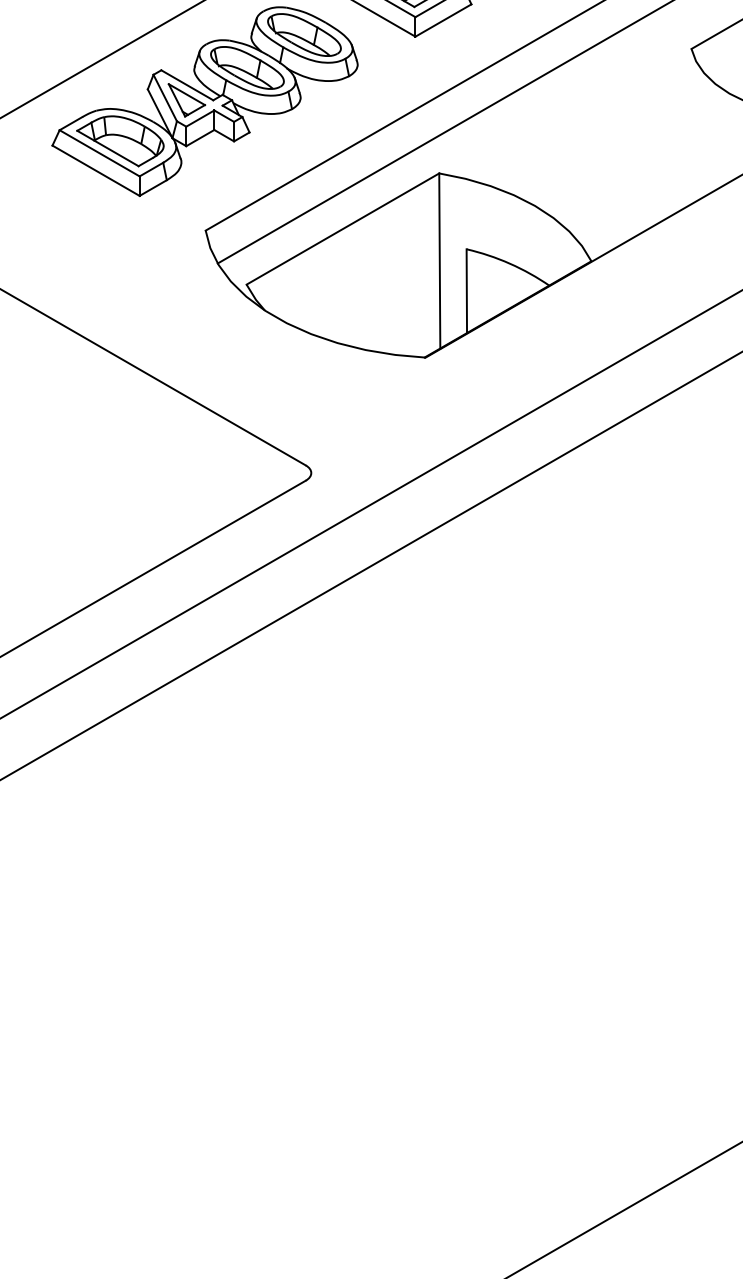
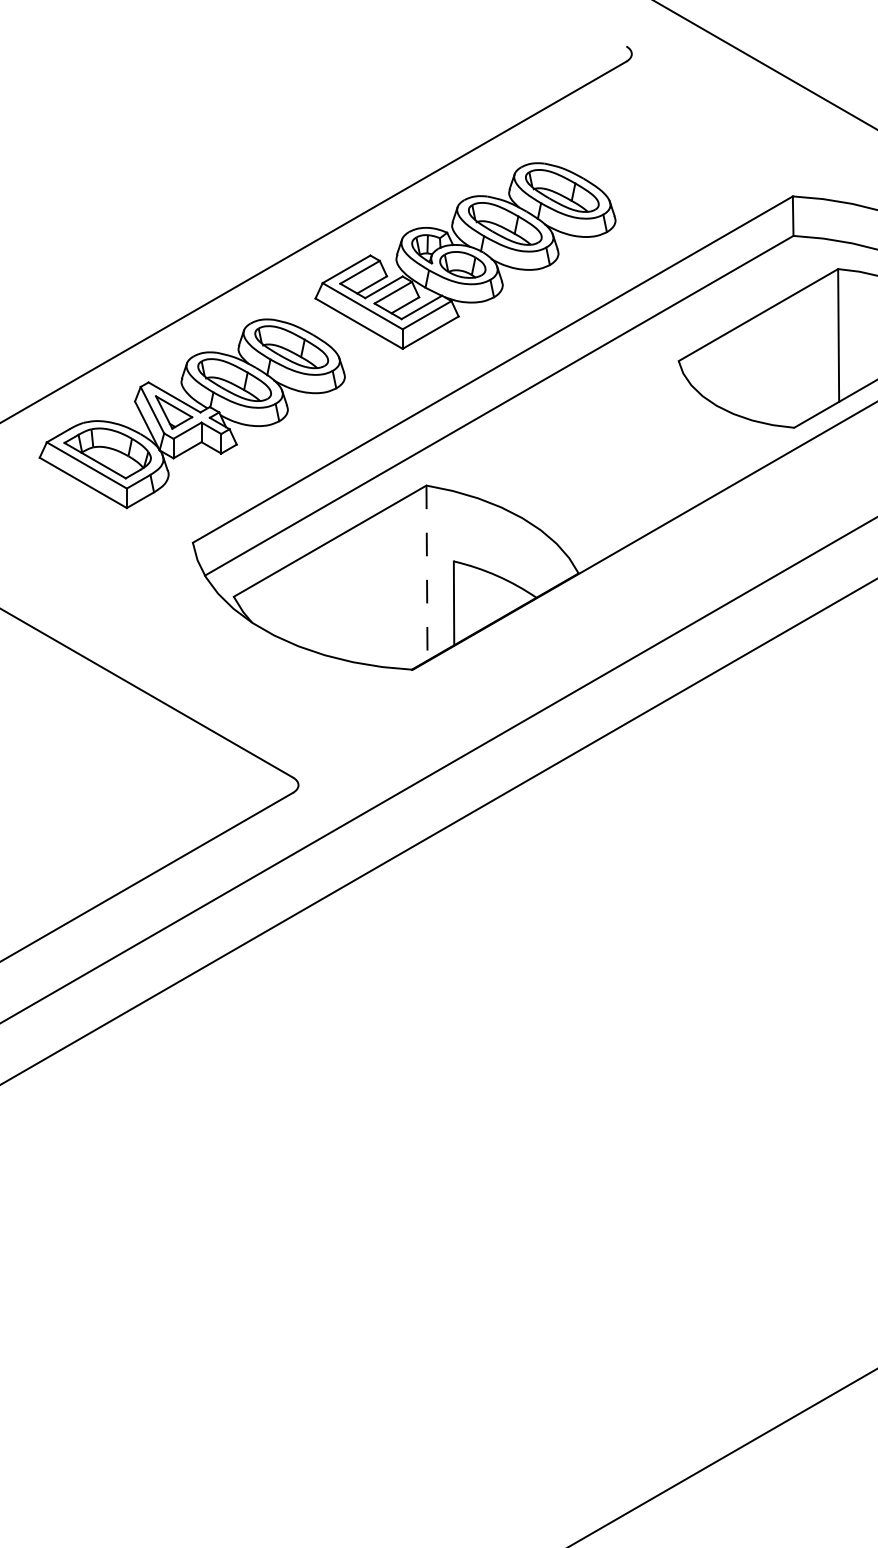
line: (440, 261) -> (427, 573), solid -> dashed

